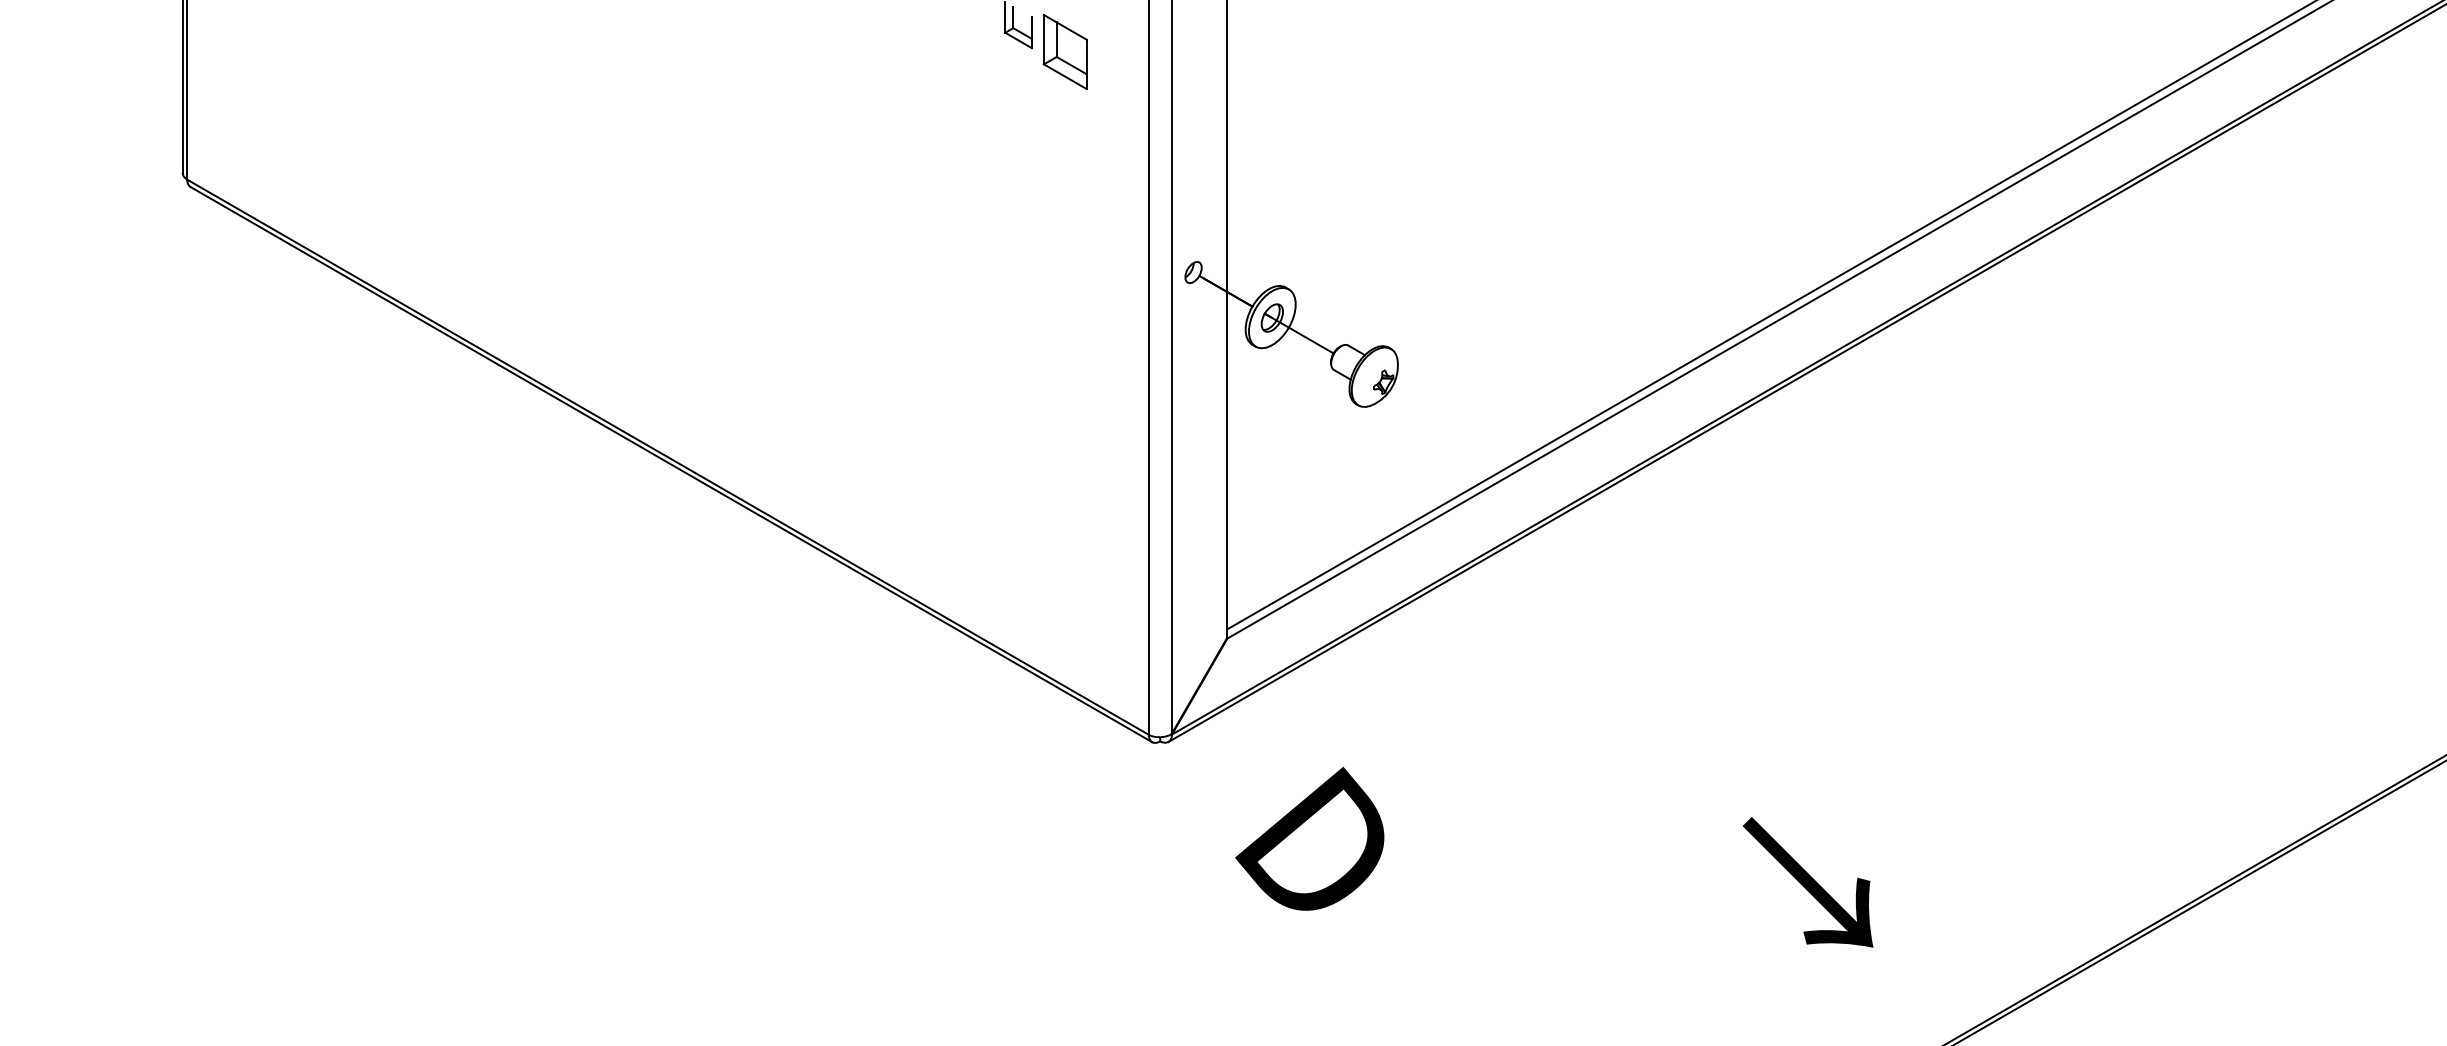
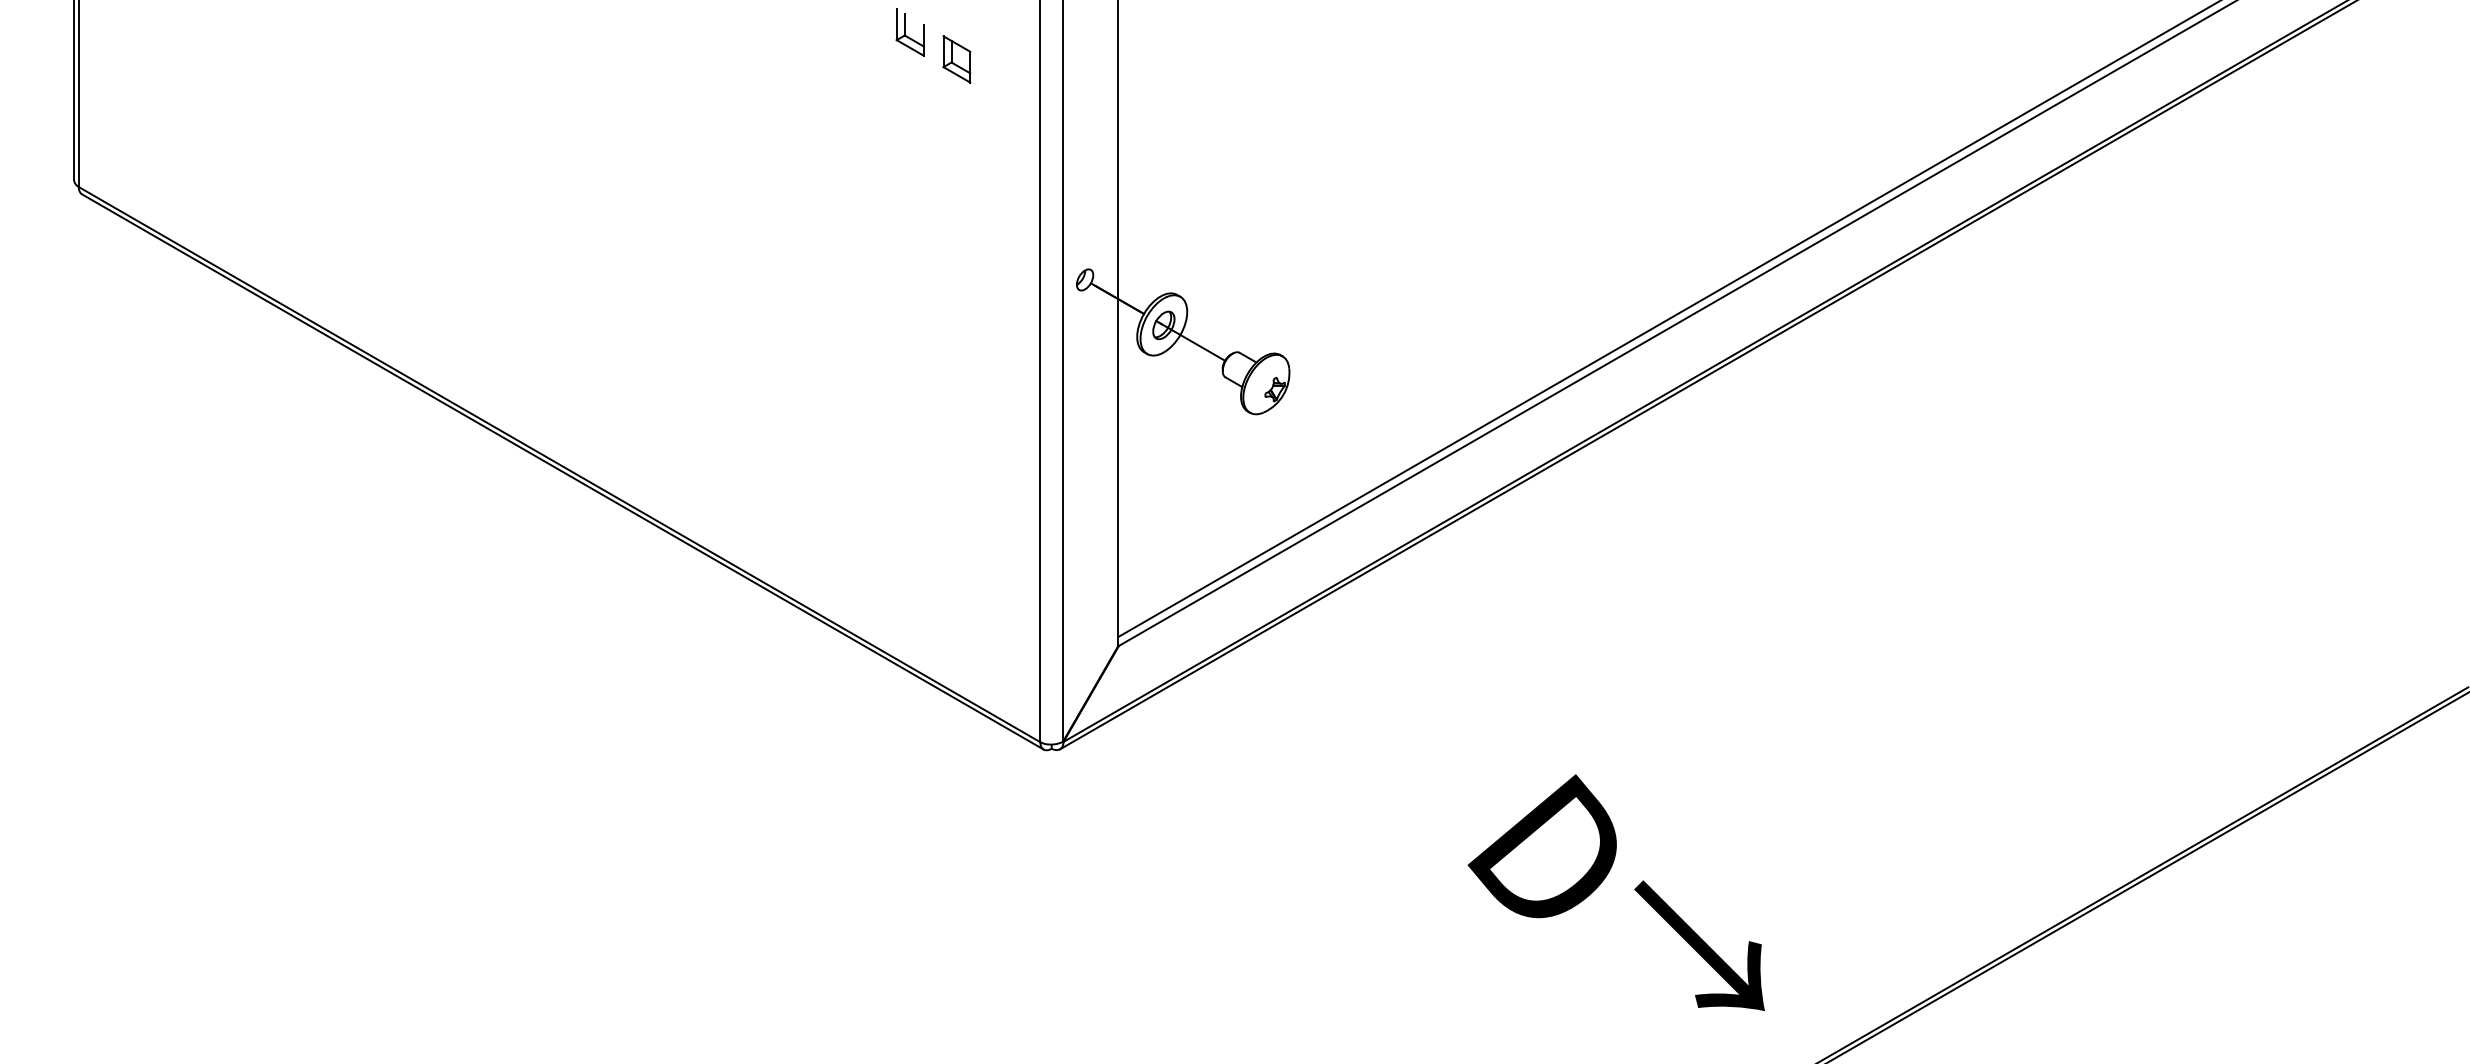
part: (1064, 52) -> (956, 59), size x0.62
text: (1308, 839) -> (1541, 846), moved
text: (1807, 882) -> (1699, 945), moved

